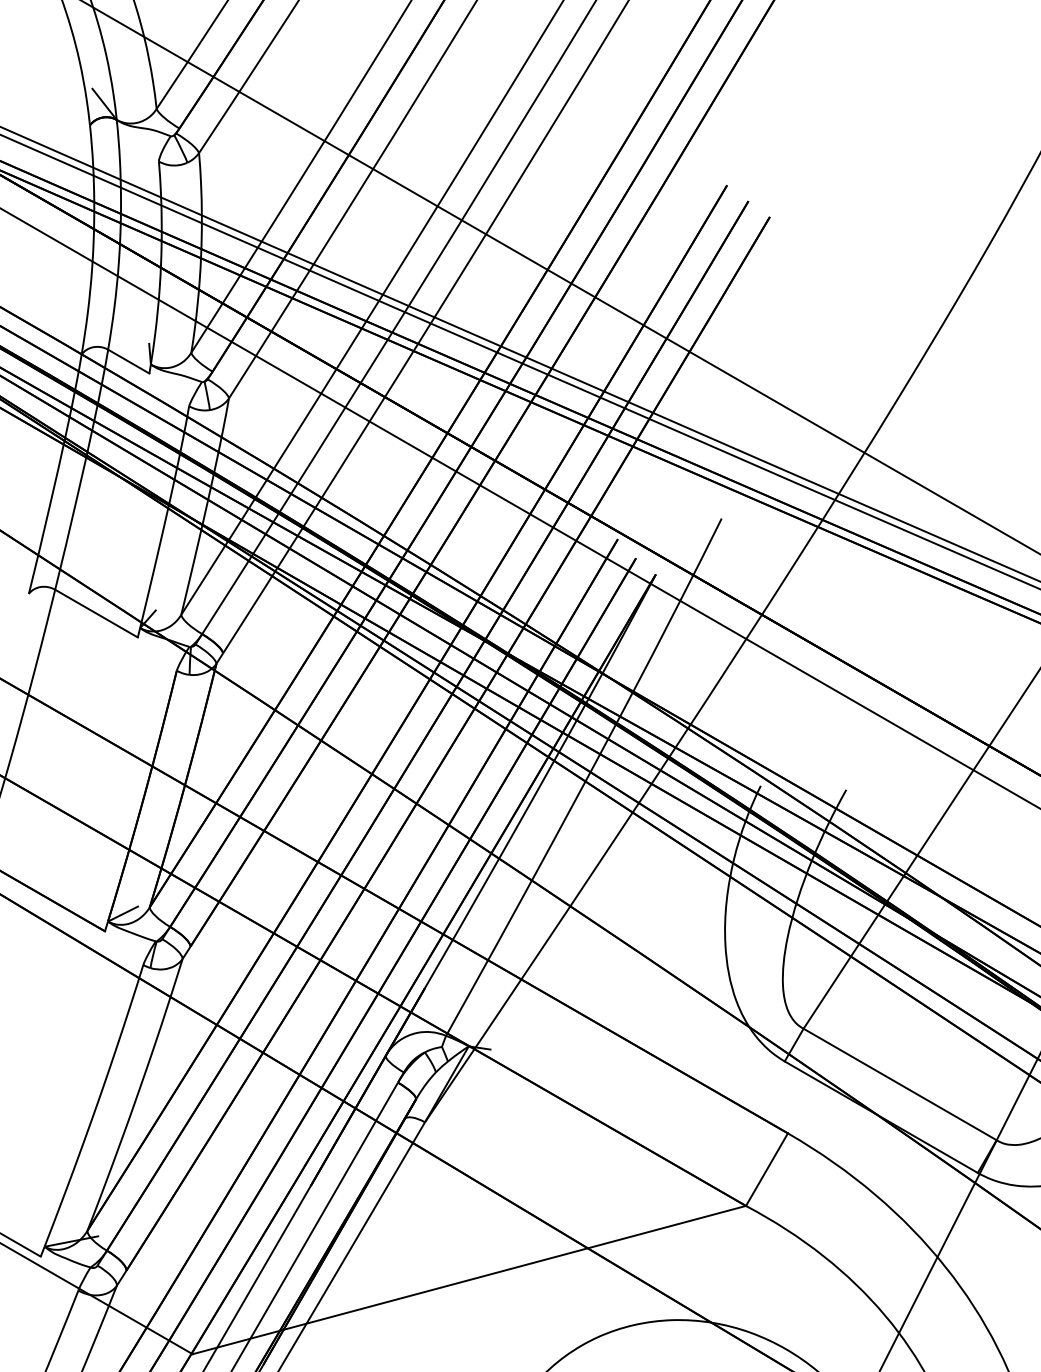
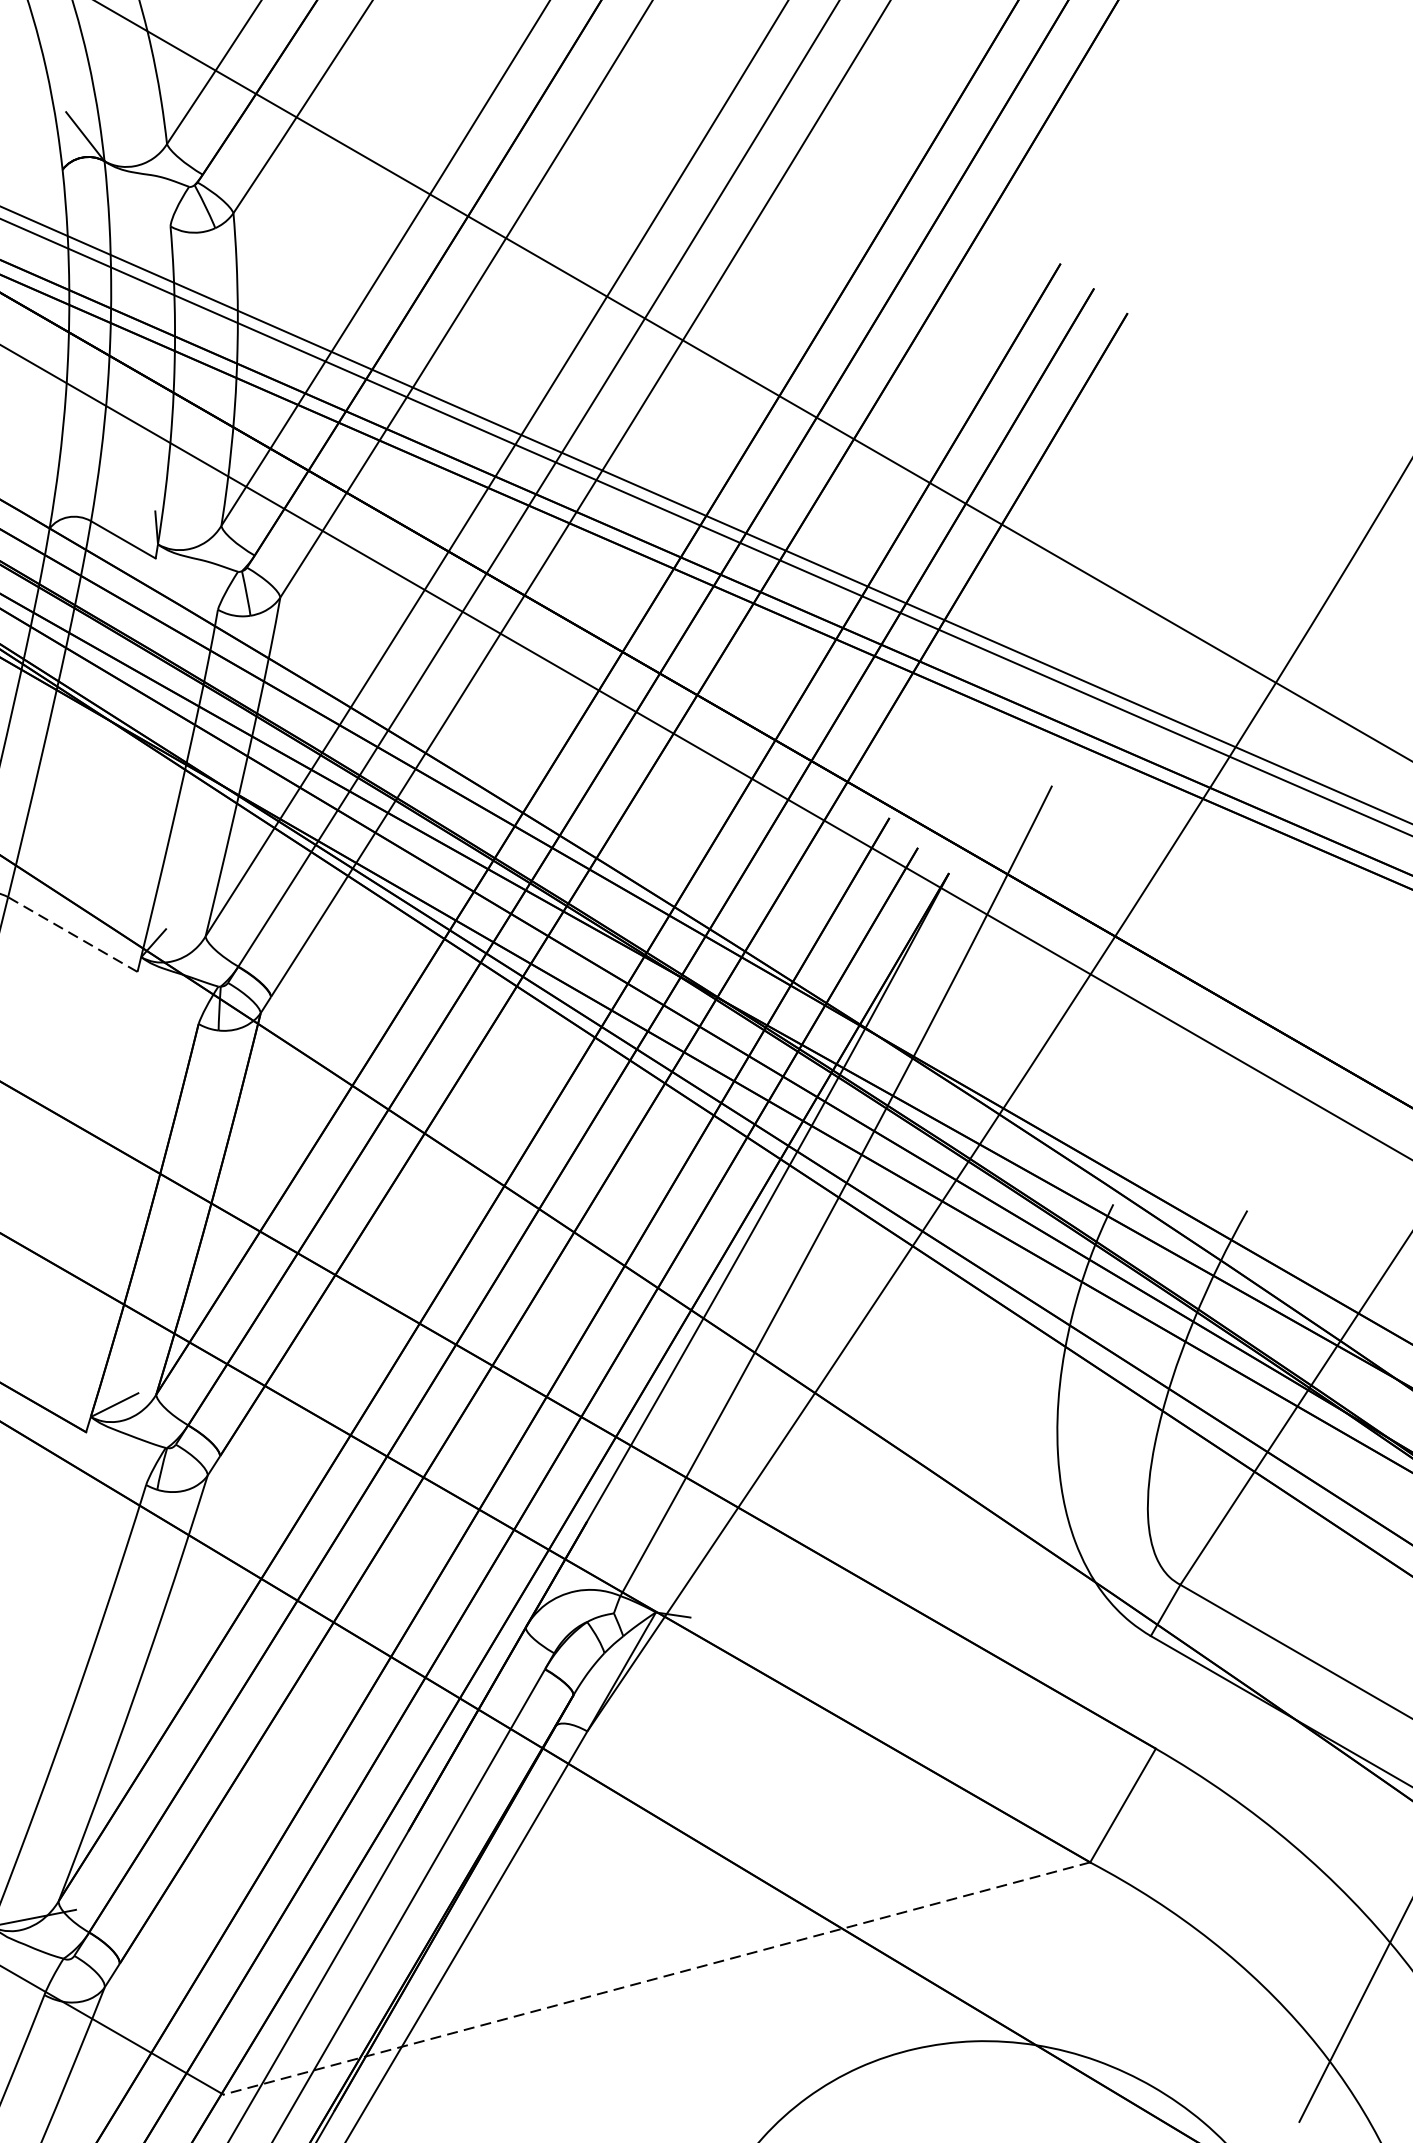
line: (96, 613) -> (72, 934), solid -> dashed
line: (468, 1280) -> (655, 1979), solid -> dashed

